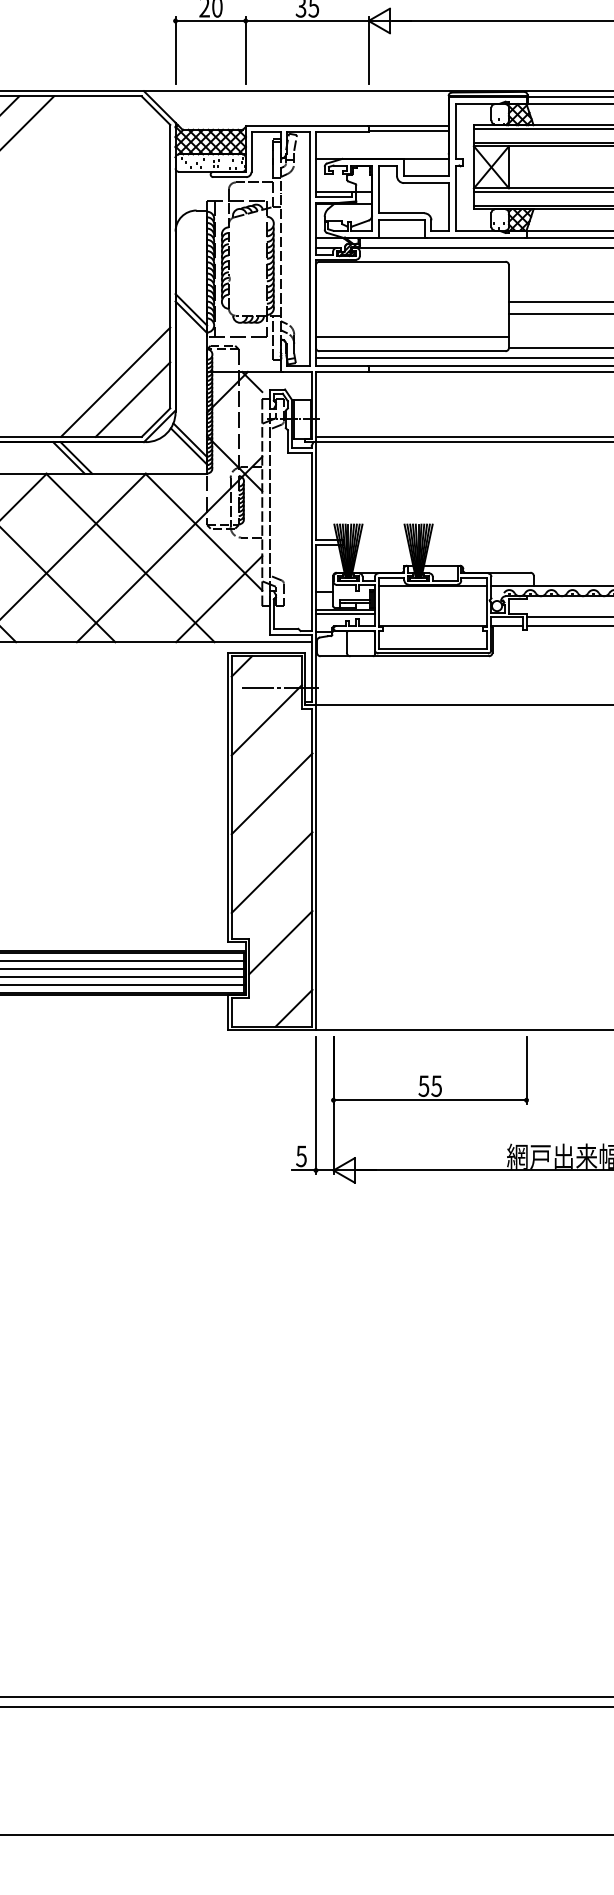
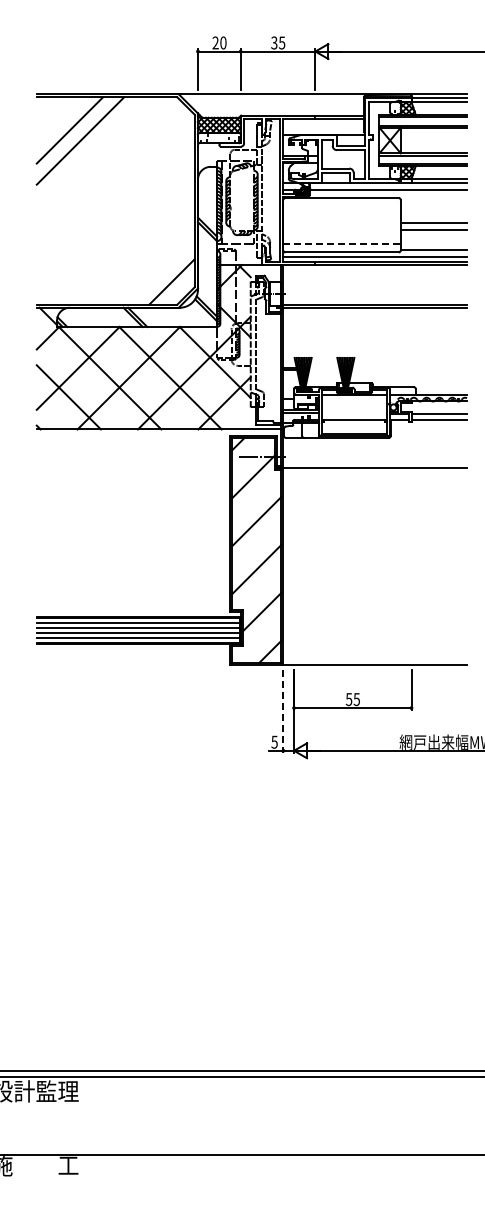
line: (413, 336) -> (342, 243), solid -> dashed
line: (115, 382) -> (161, 271), removed
line: (316, 1105) -> (283, 711), solid -> dashed

